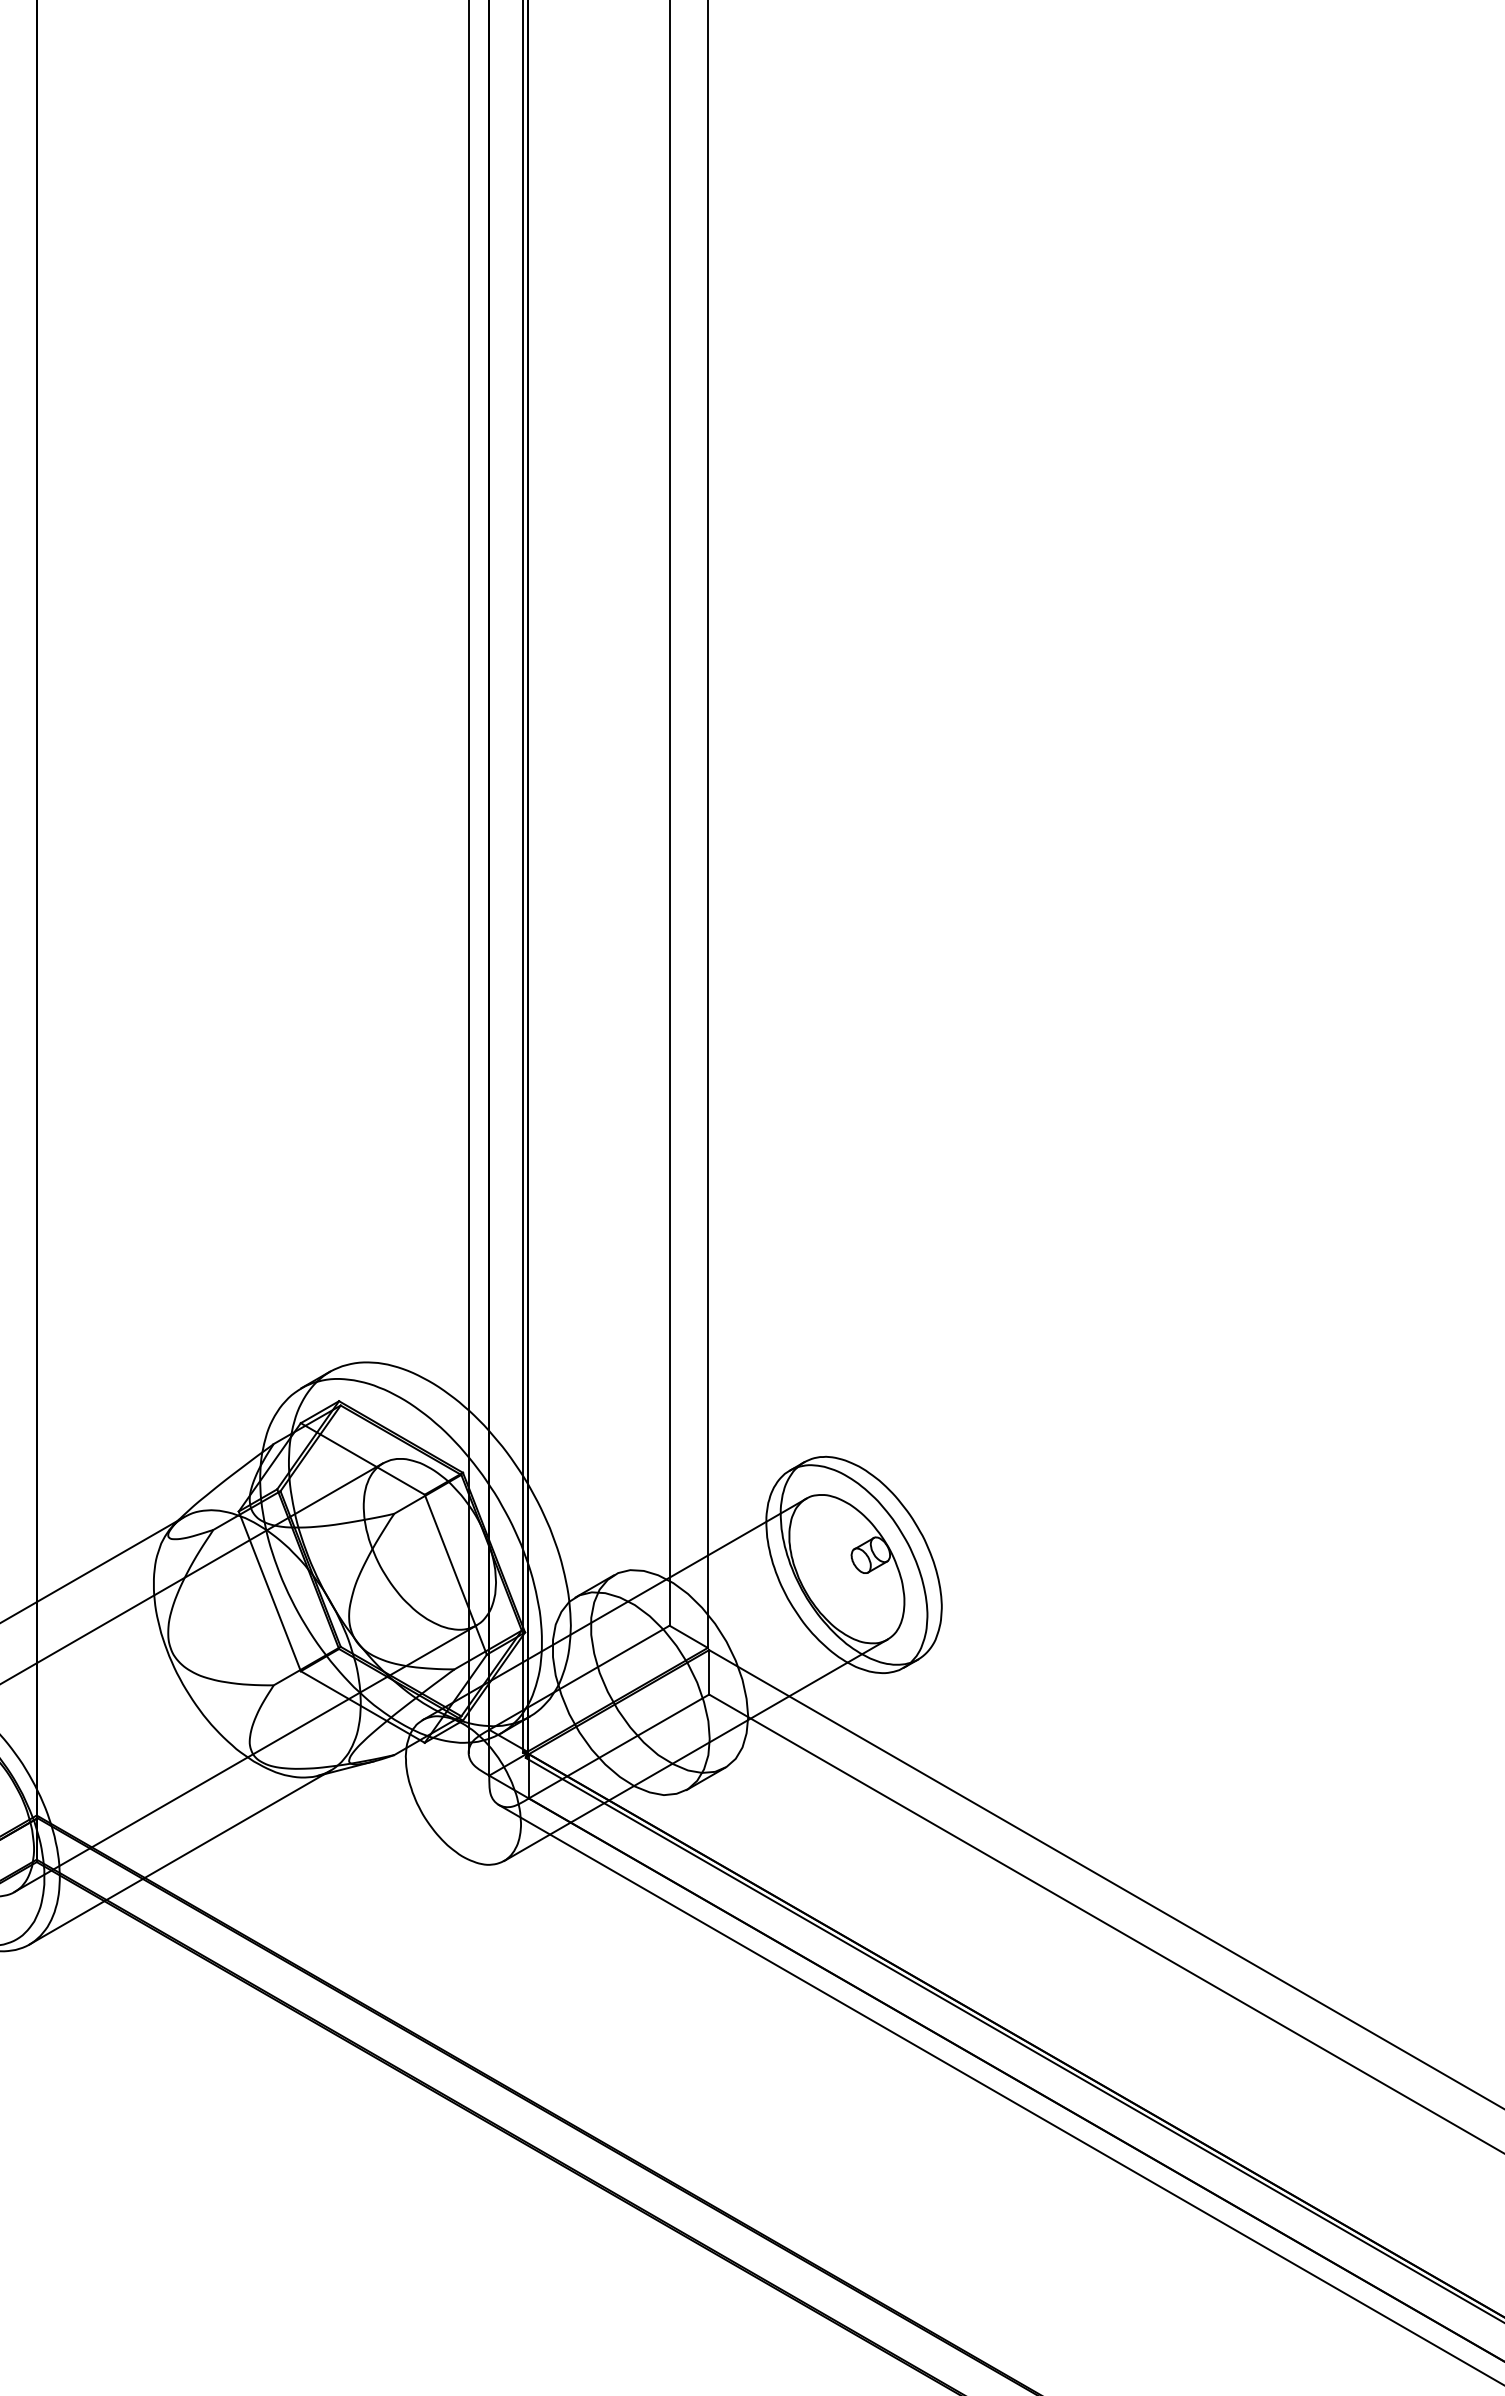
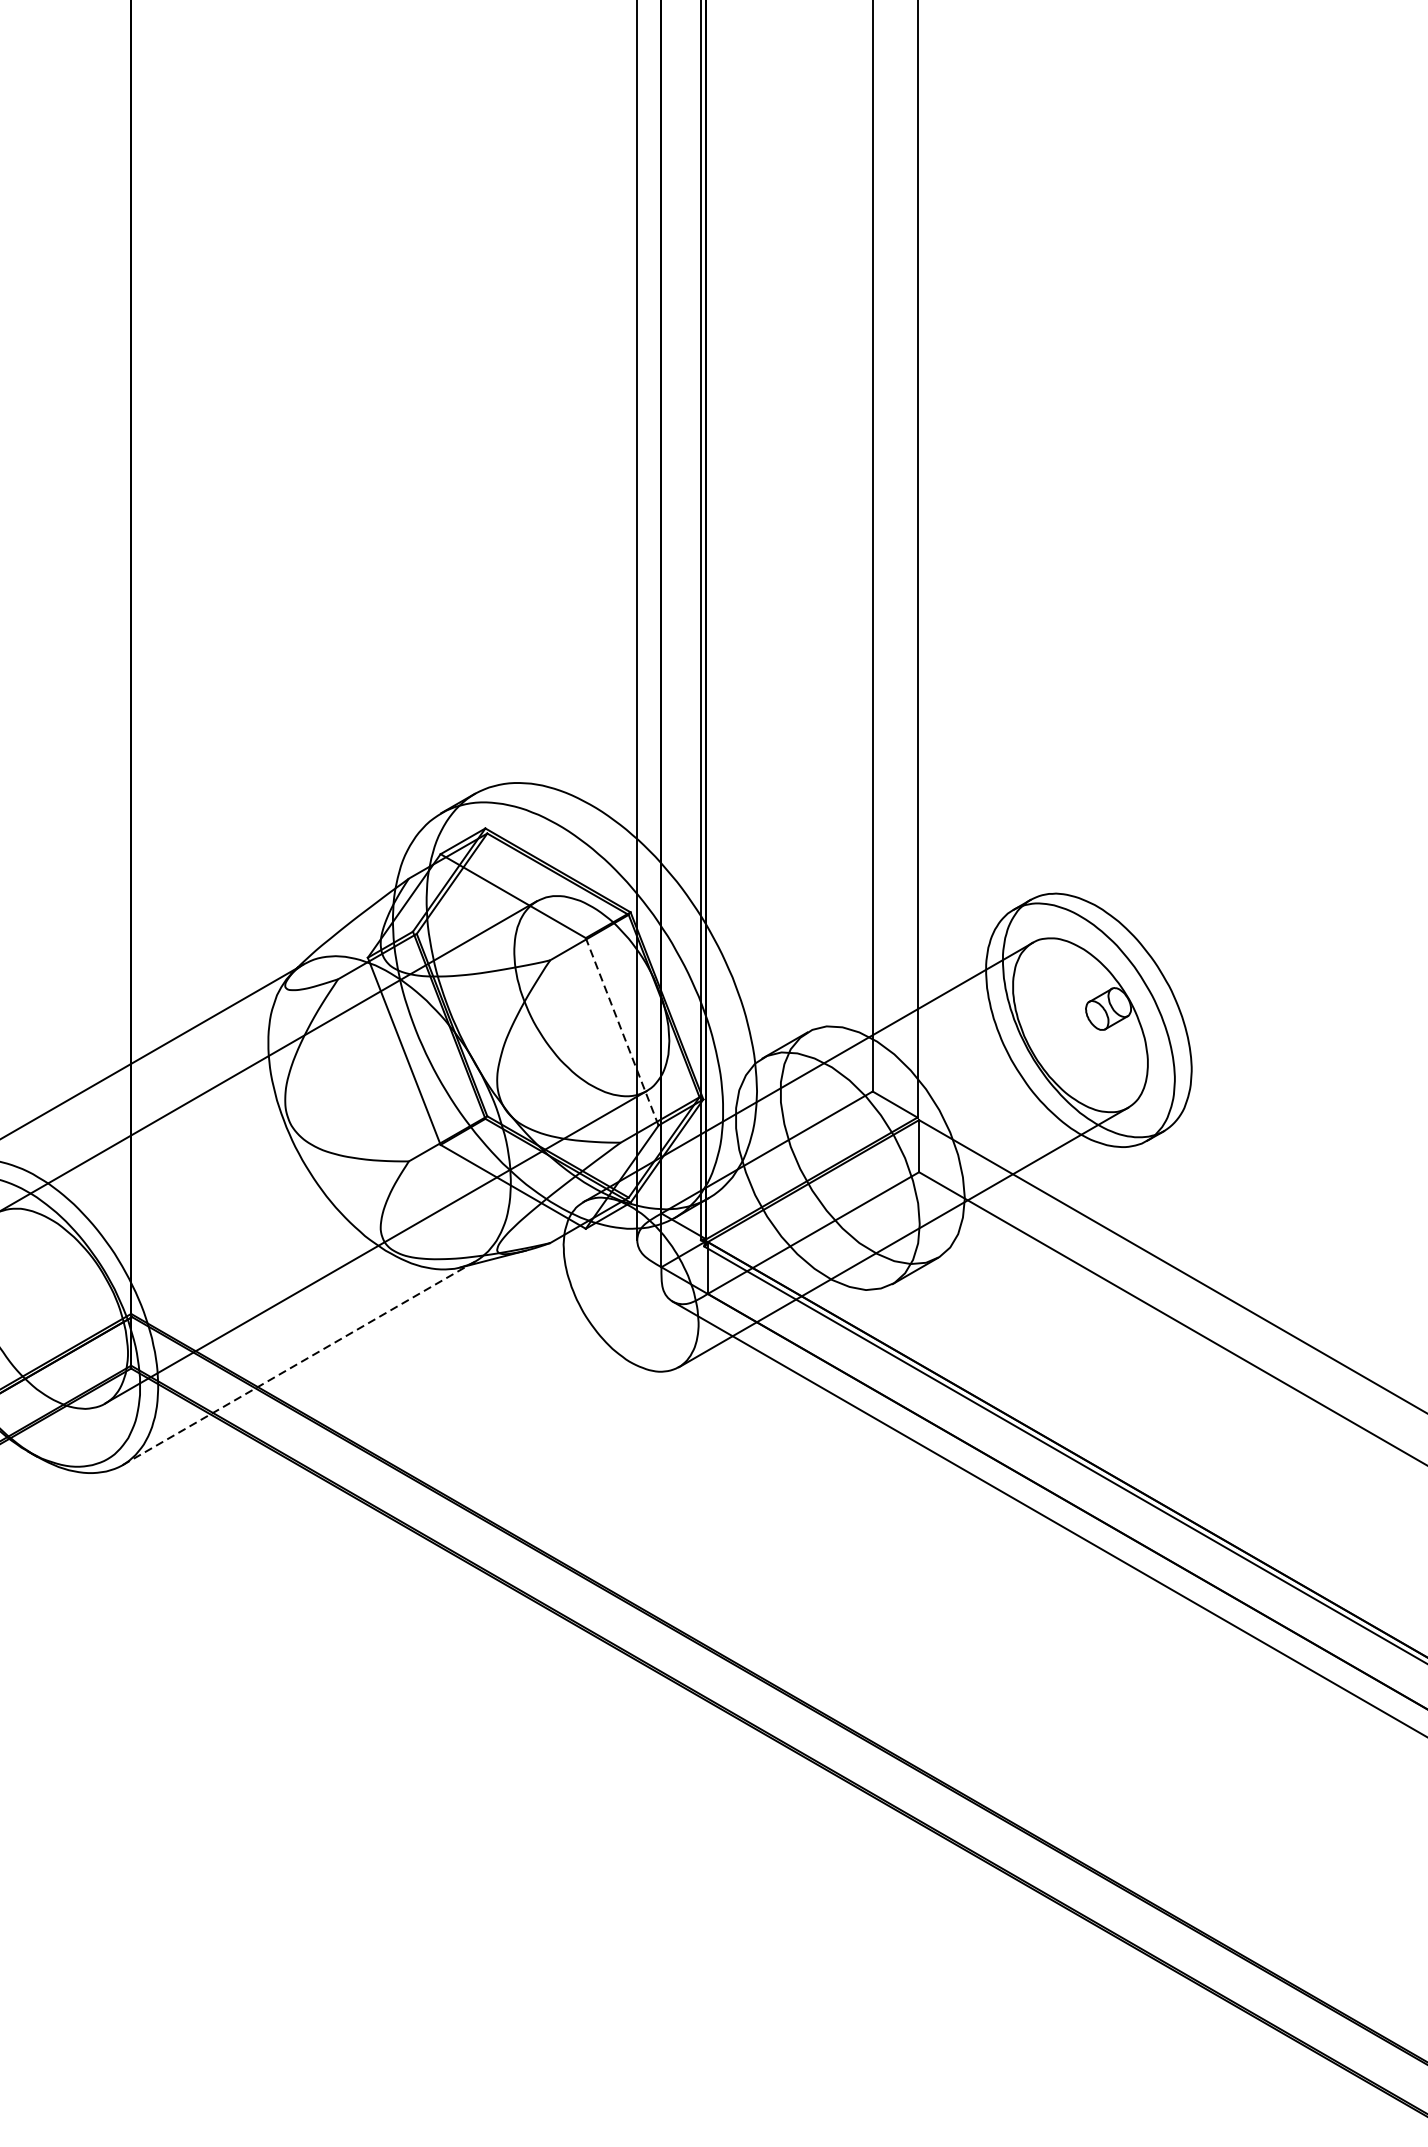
line: (455, 1574) -> (621, 1031), solid -> dashed
line: (179, 1857) -> (298, 1363), solid -> dashed

